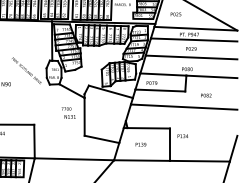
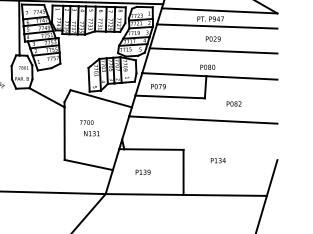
text: (68, 112) -> (89, 127), moved
text: (182, 136) -> (217, 160), moved

